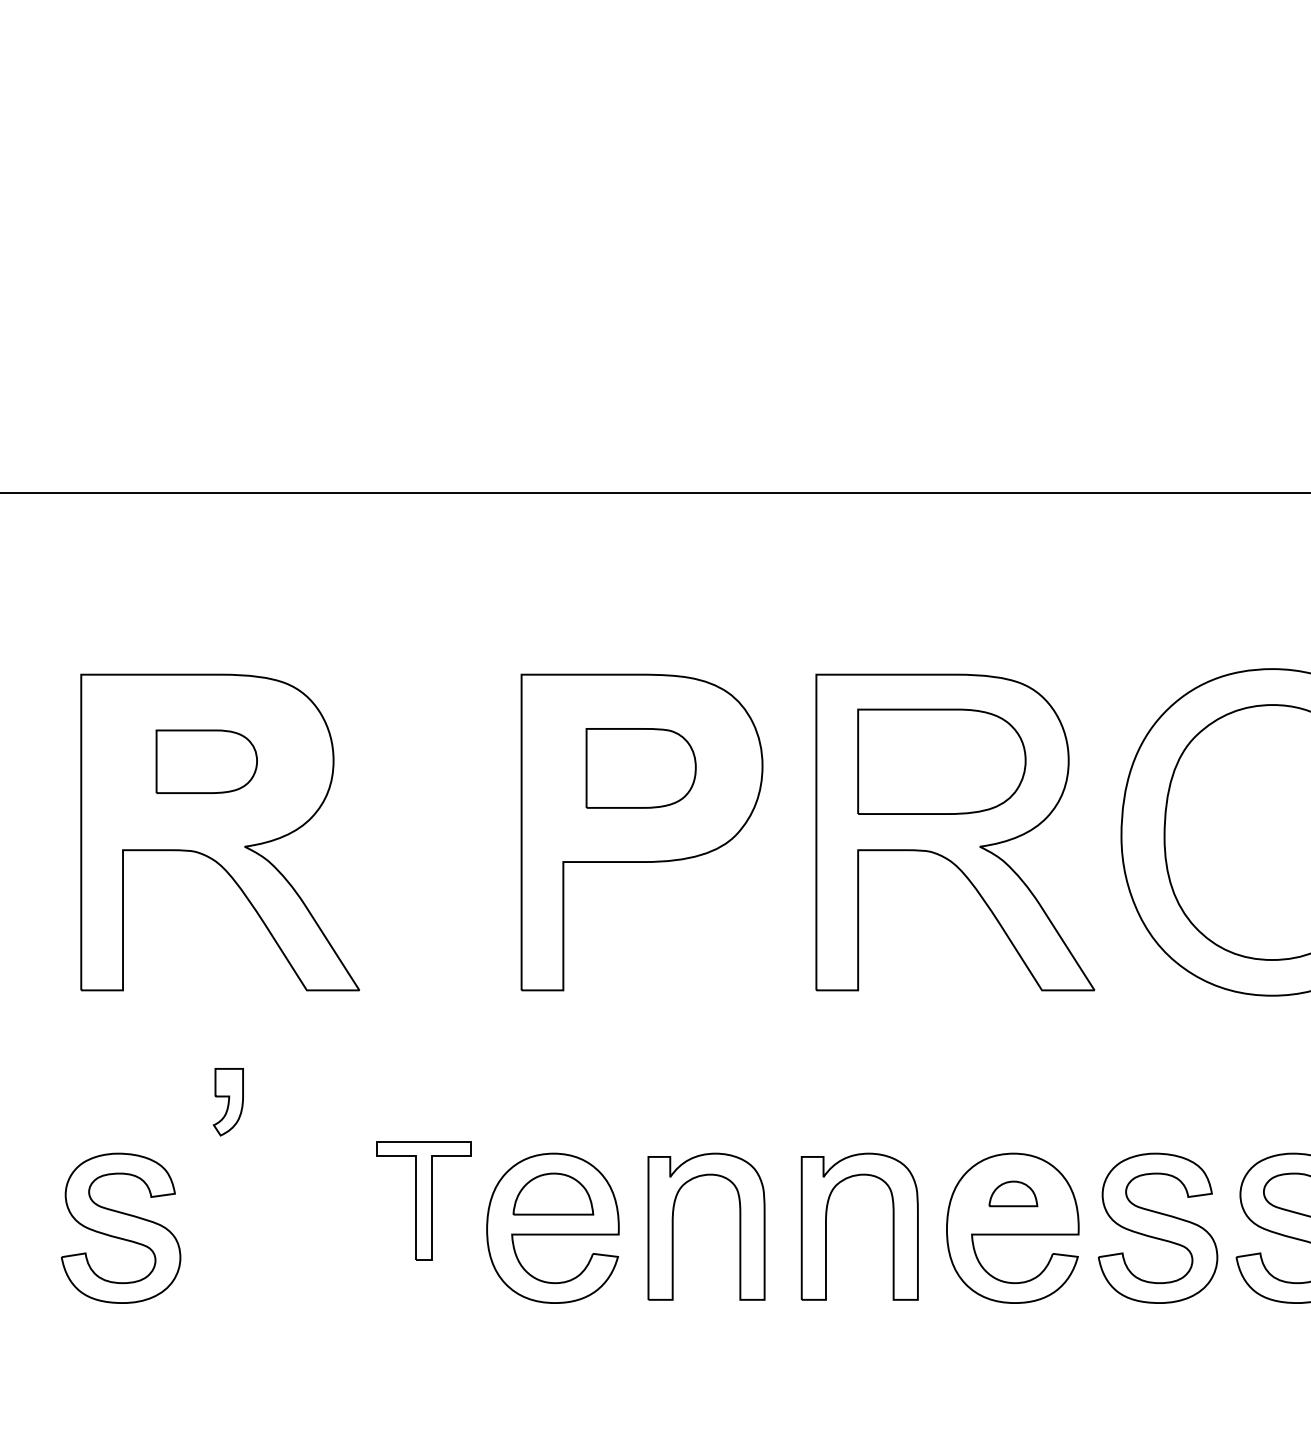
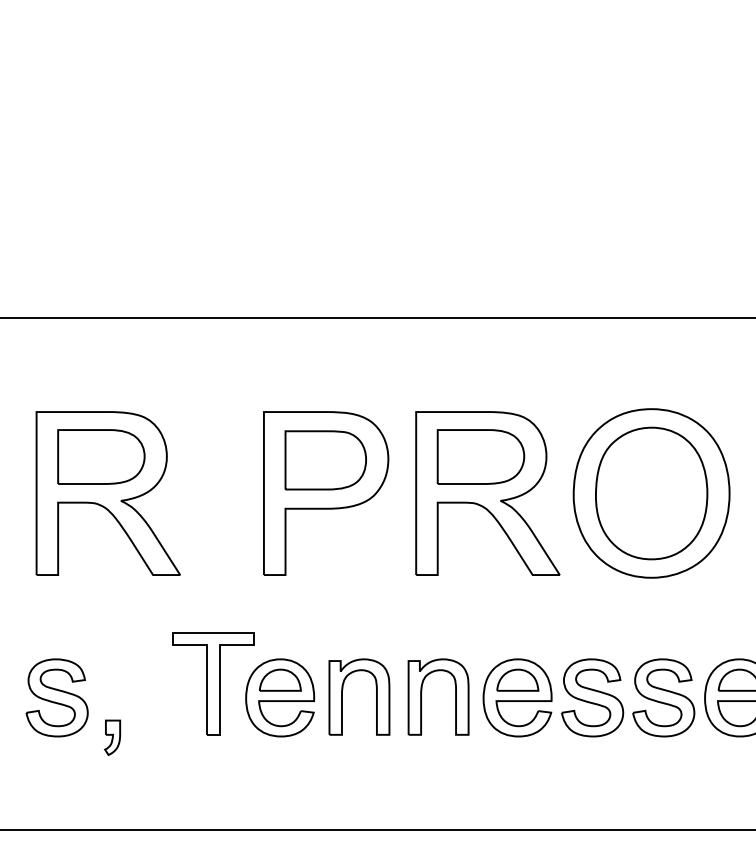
part: (206, 760) -> (101, 456), size x1.67
part: (640, 768) -> (325, 460), size x1.43
part: (228, 1101) -> (112, 737), moved
part: (1012, 1192) -> (517, 679), size x1.67
part: (423, 1200) -> (213, 683), size x1.67

